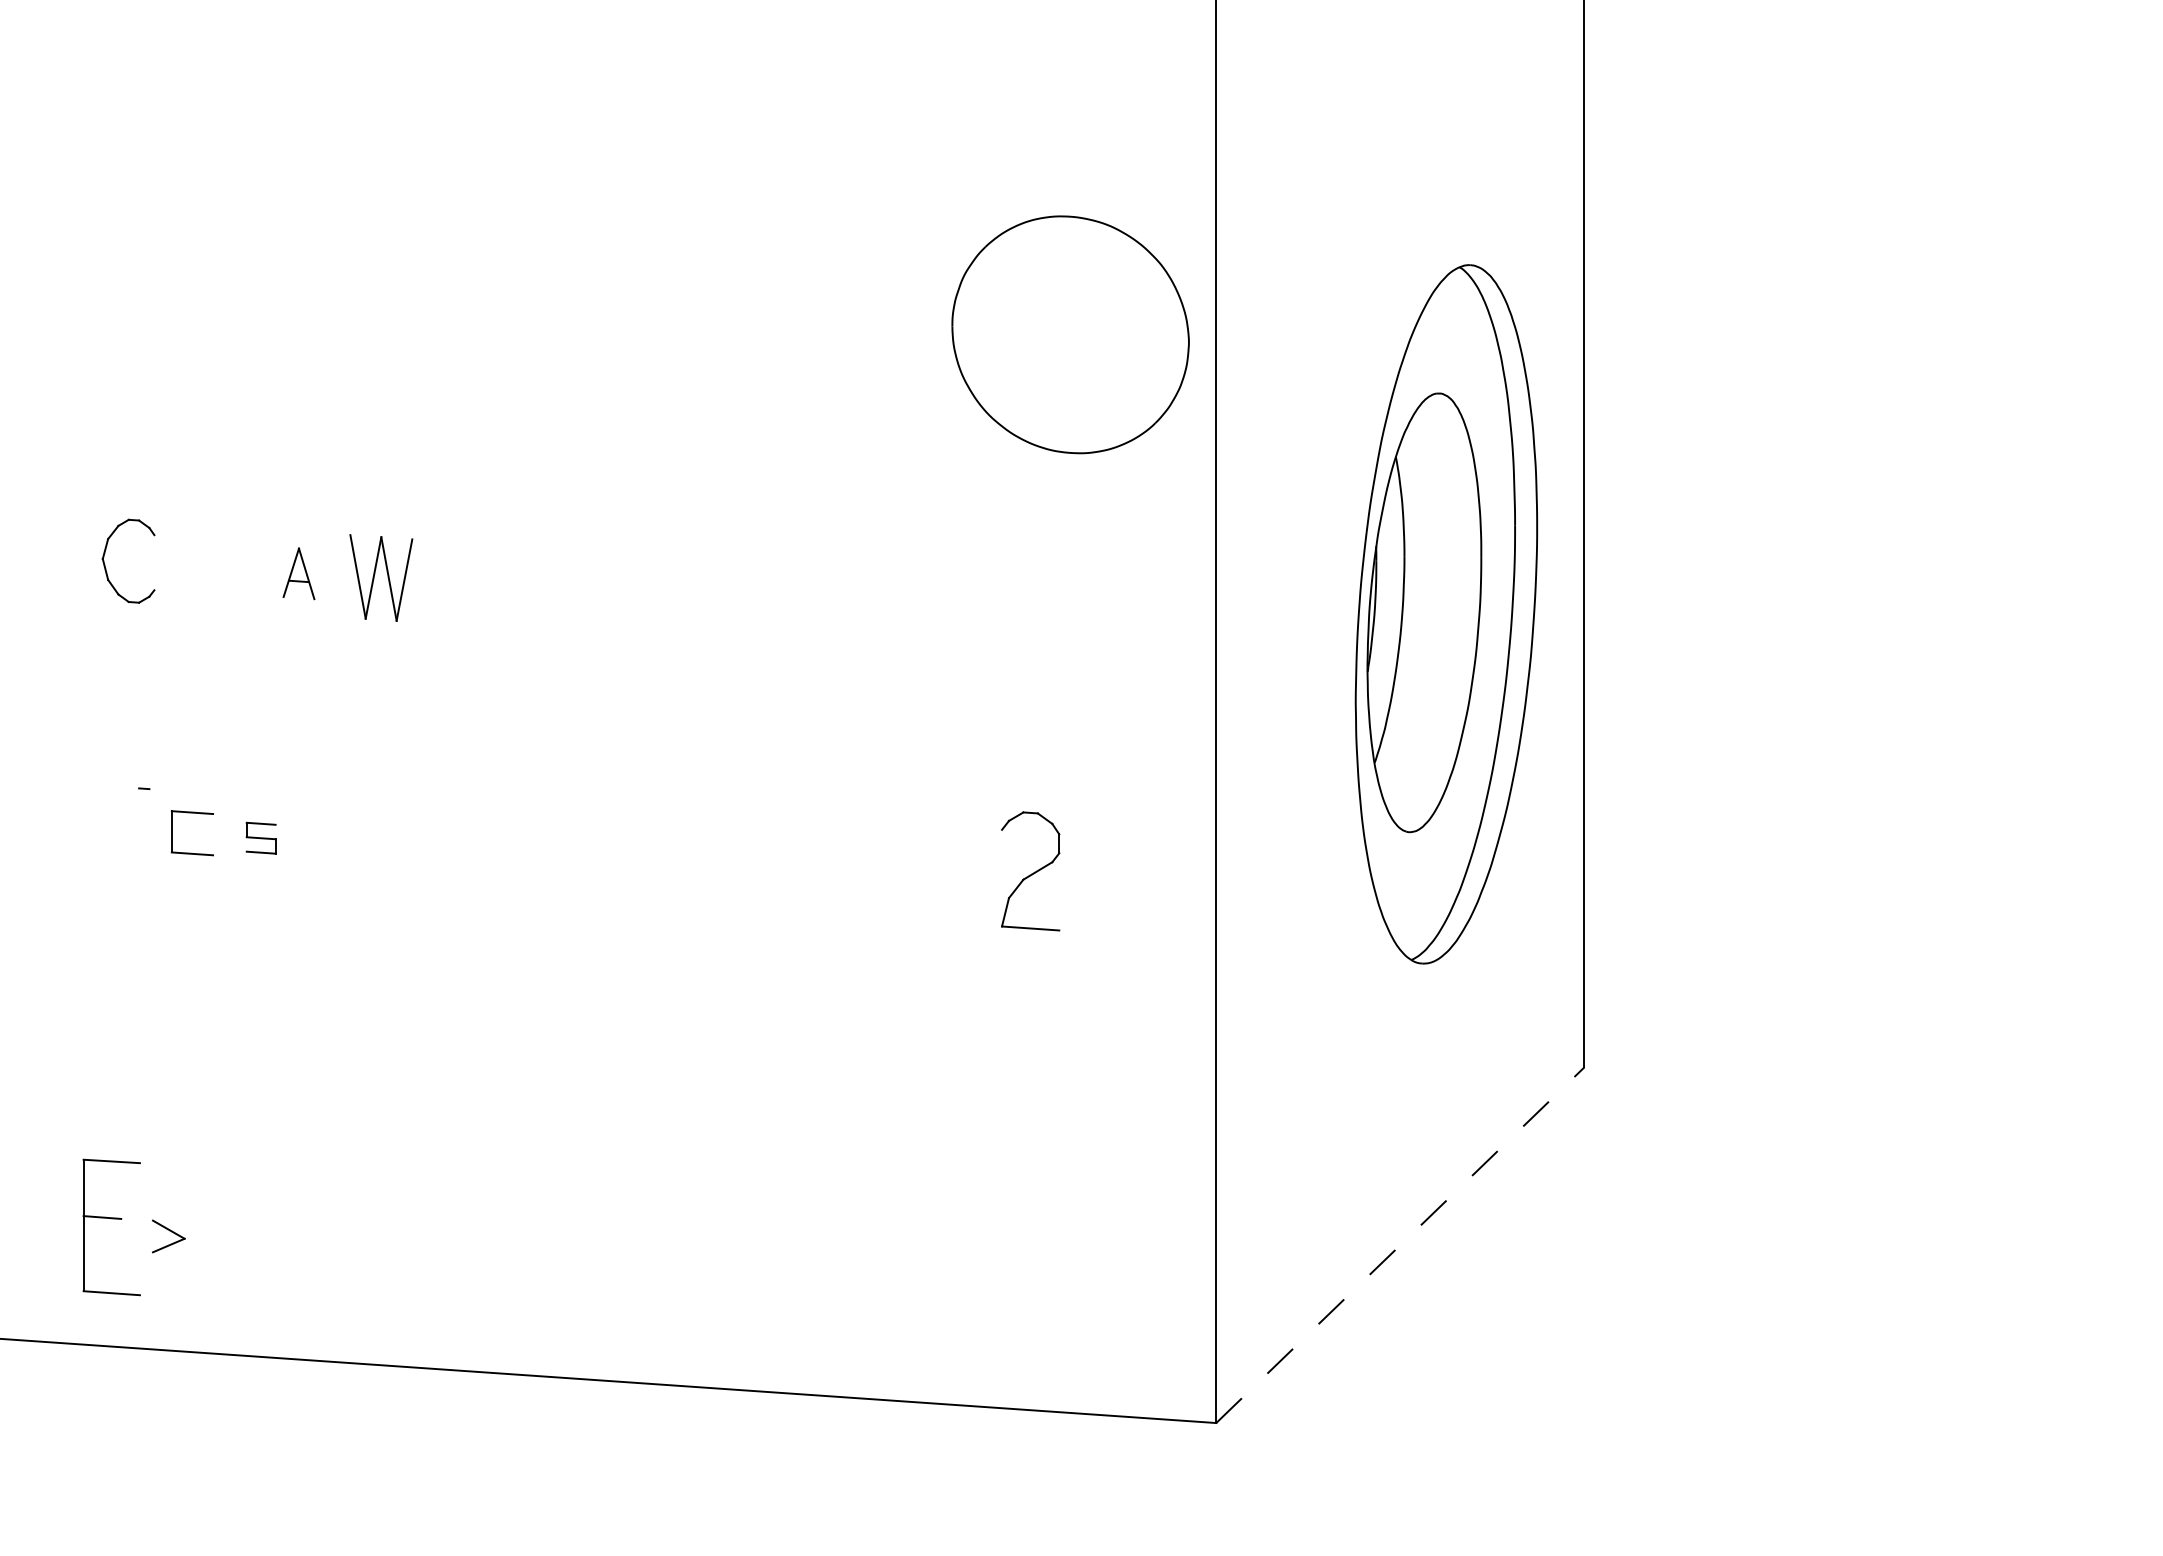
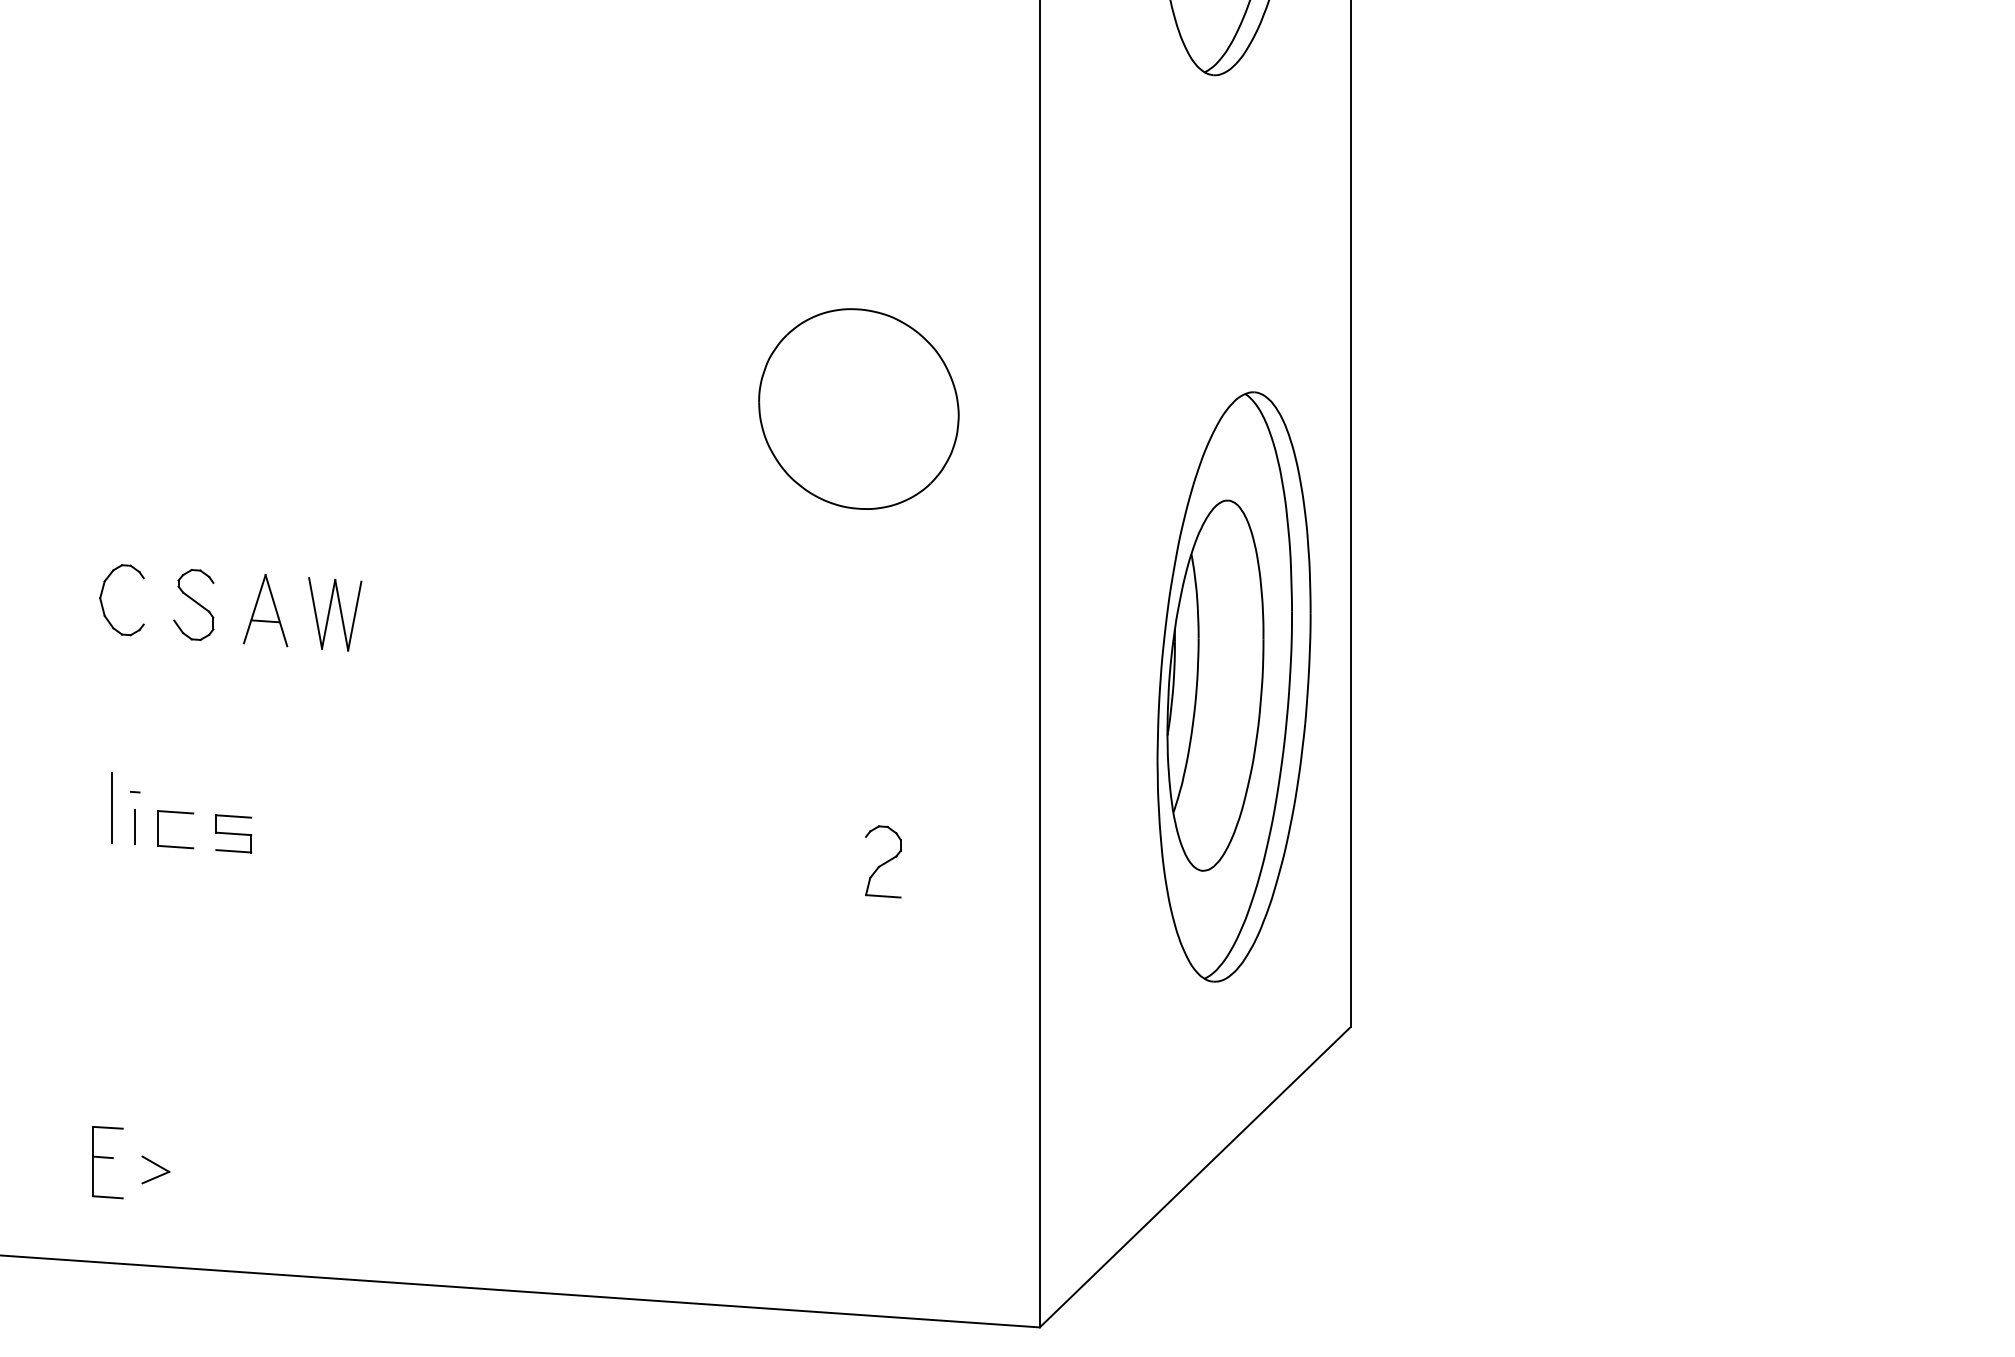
part: (1070, 334) -> (858, 408), moved
part: (213, 566) -> (193, 604), added
part: (298, 573) -> (265, 610), size x1.67
part: (1445, 613) -> (1233, 686), moved
line: (116, 806) -> (111, 807), added
line: (144, 829) -> (135, 826), added
part: (260, 837) -> (233, 833), size x1.43
part: (1031, 870) -> (883, 861), size x0.71
part: (111, 1227) -> (107, 1162), size x0.62
line: (1400, 1244) -> (1195, 1176), dashed -> solid

